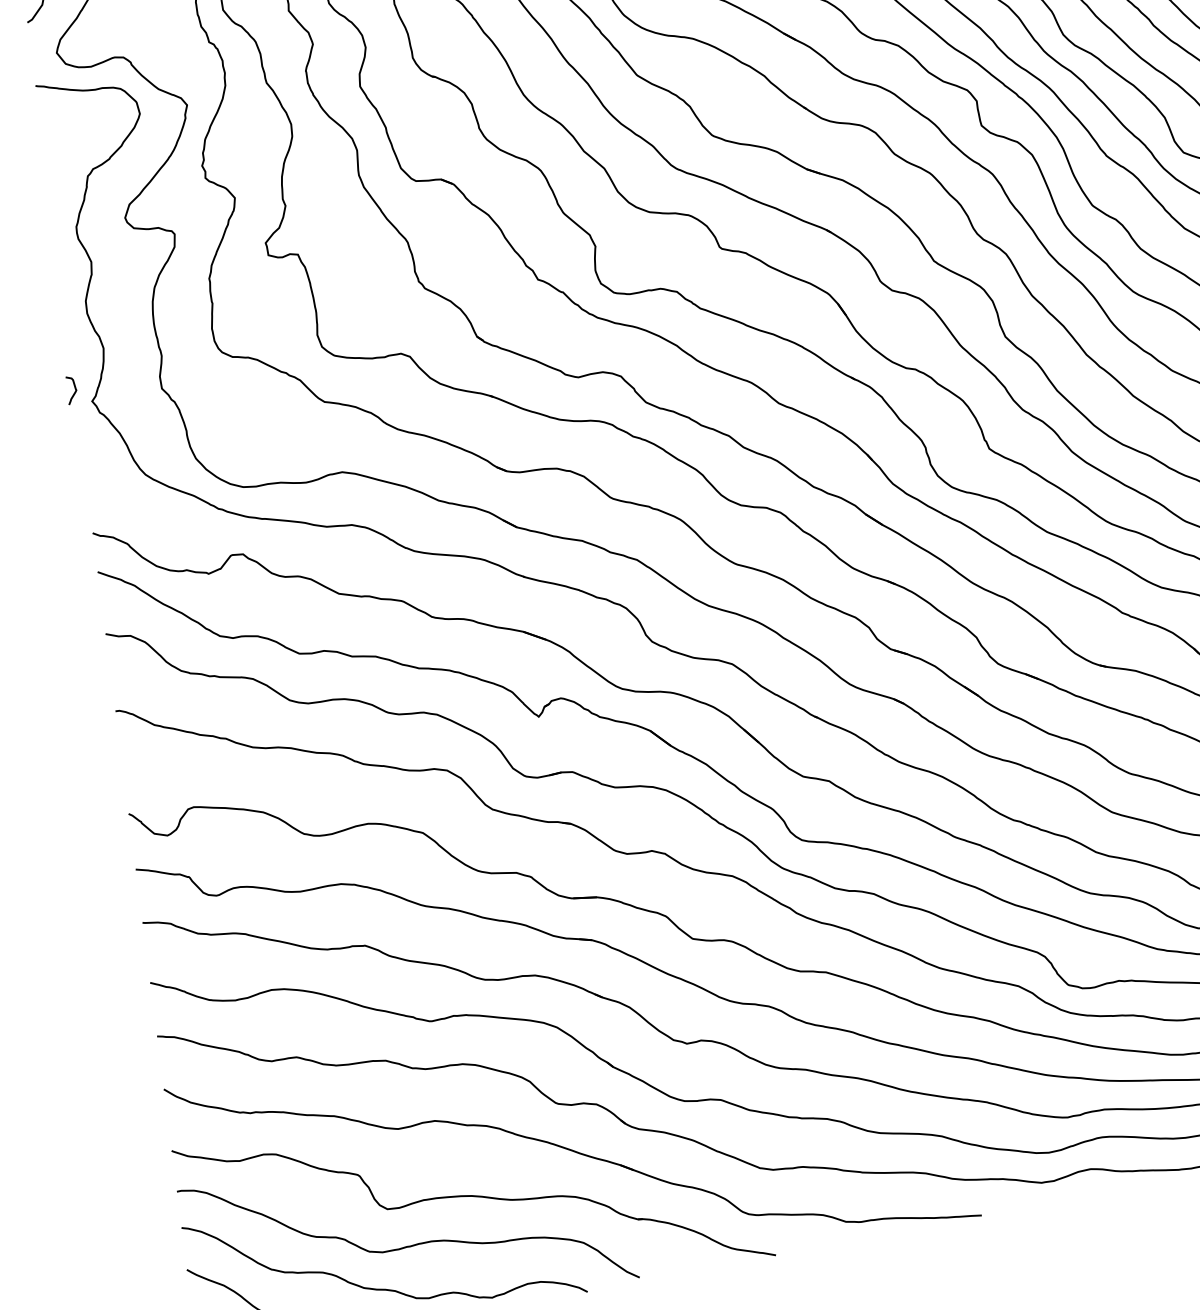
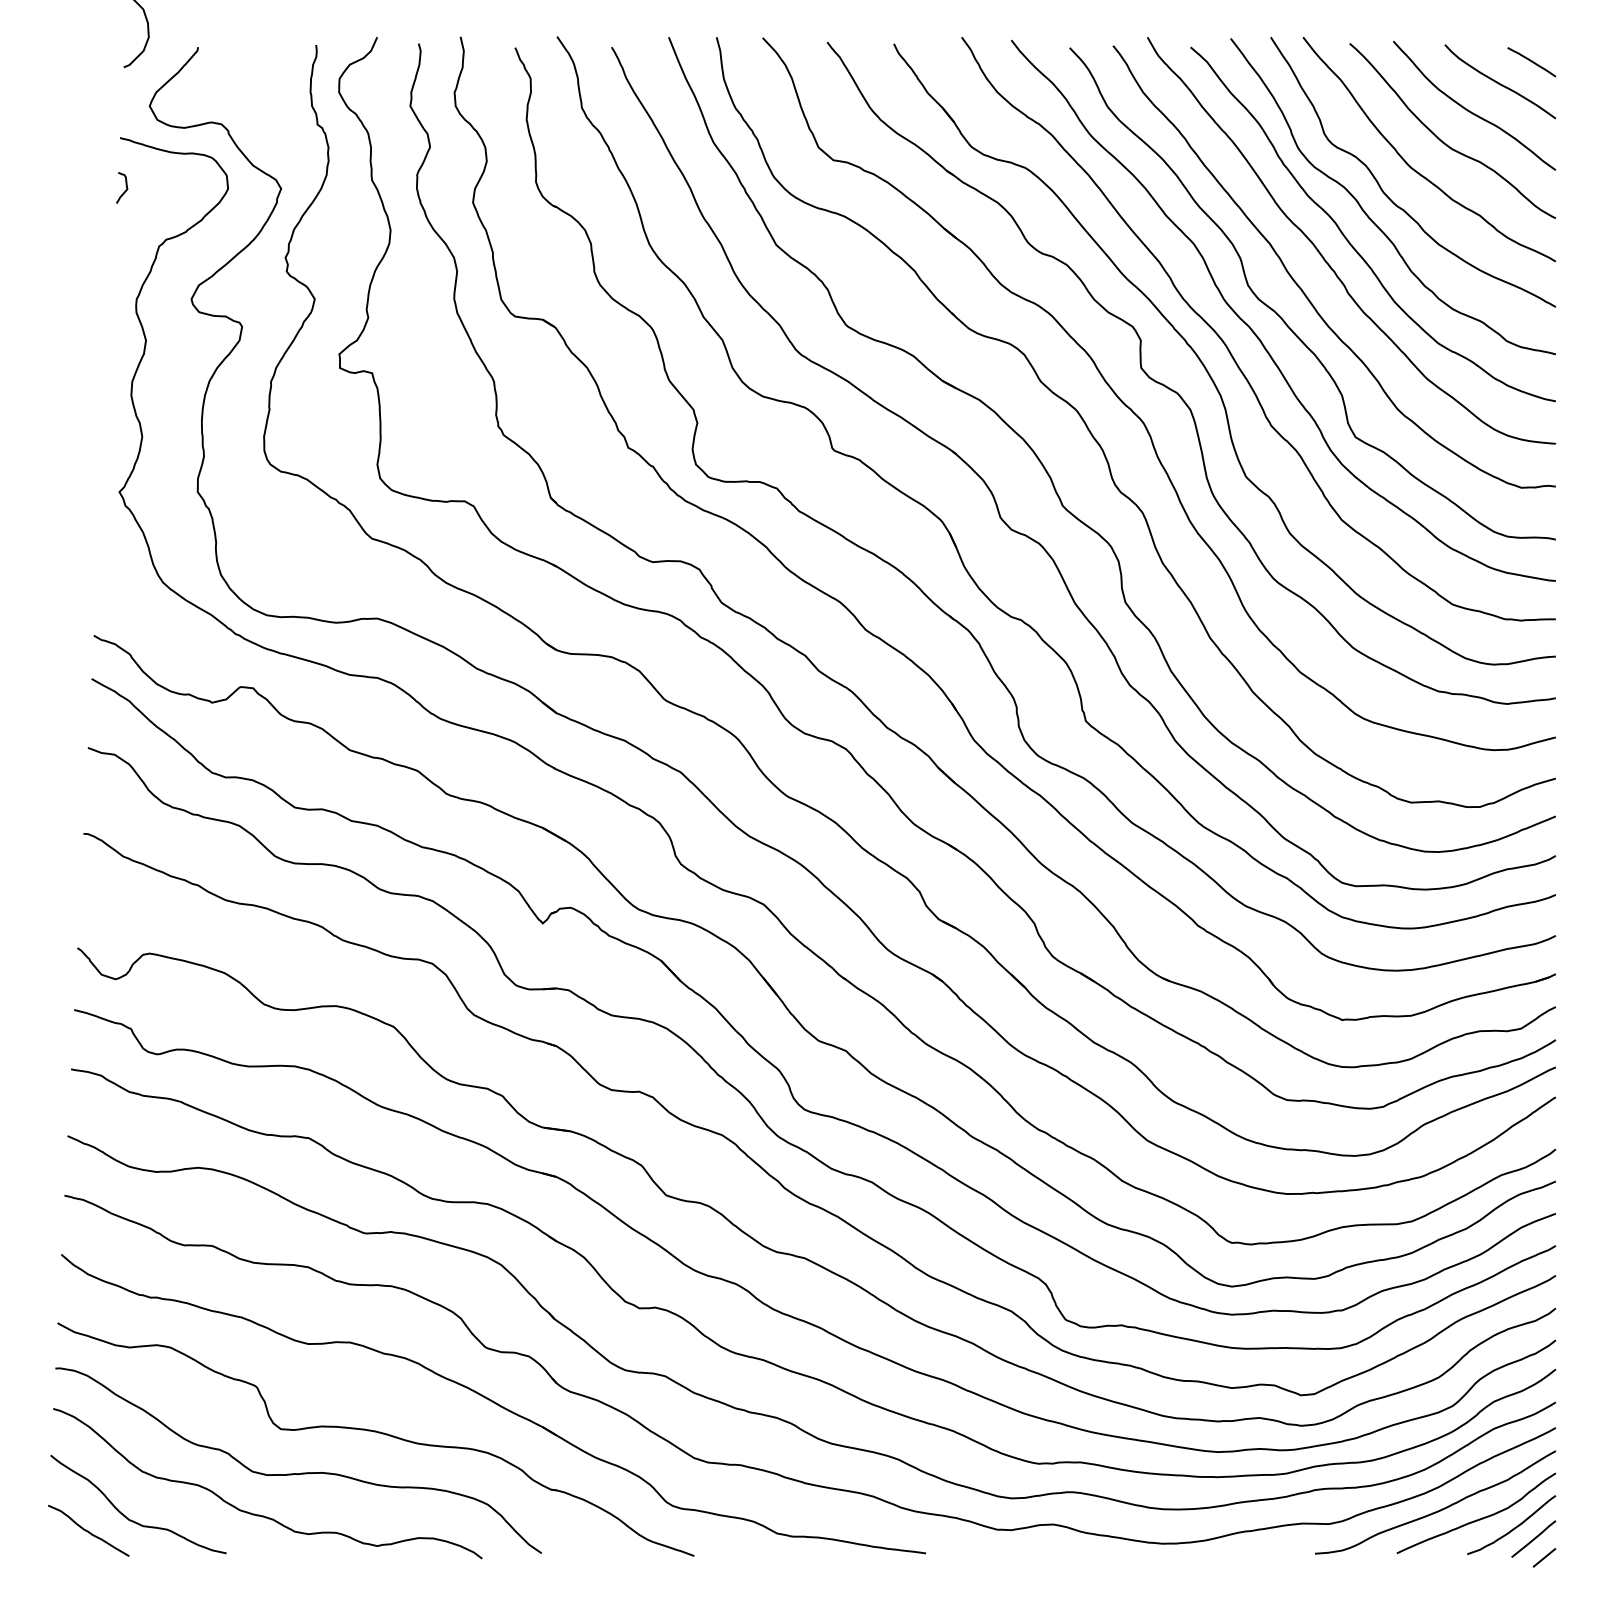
curve: (74, 387) -> (125, 185), moved

